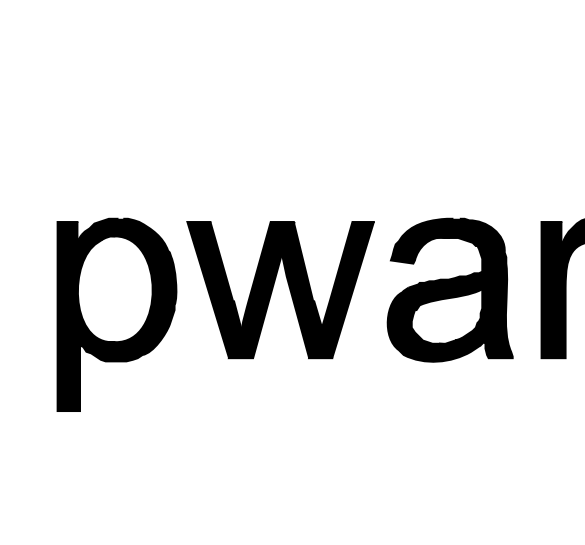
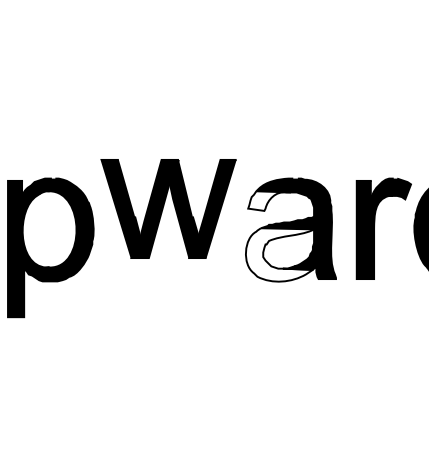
fill: (420, 249) -> (269, 200), removed
part: (280, 289) -> (168, 208), moved
fill: (434, 324) -> (279, 254), removed

